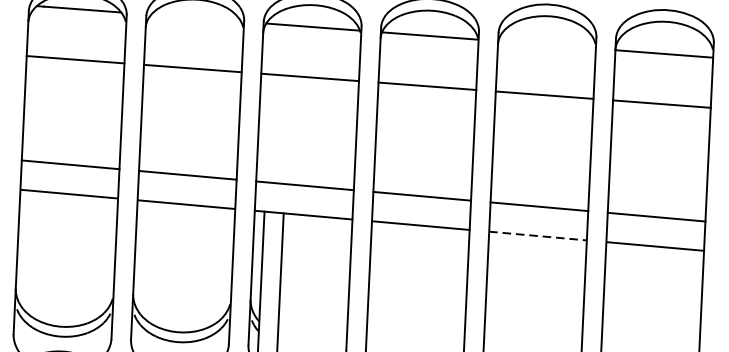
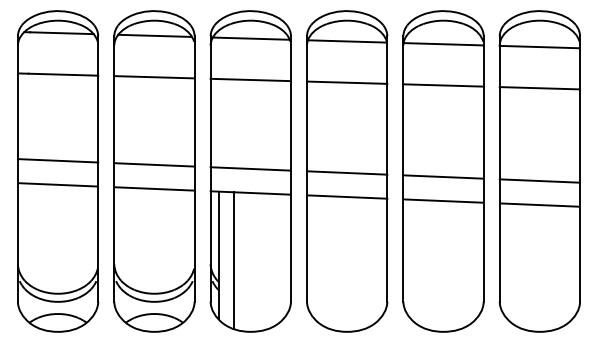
line: (195, 17) -> (154, 35), added
line: (546, 45) -> (443, 44), added
line: (536, 236) -> (442, 201), dashed -> solid

